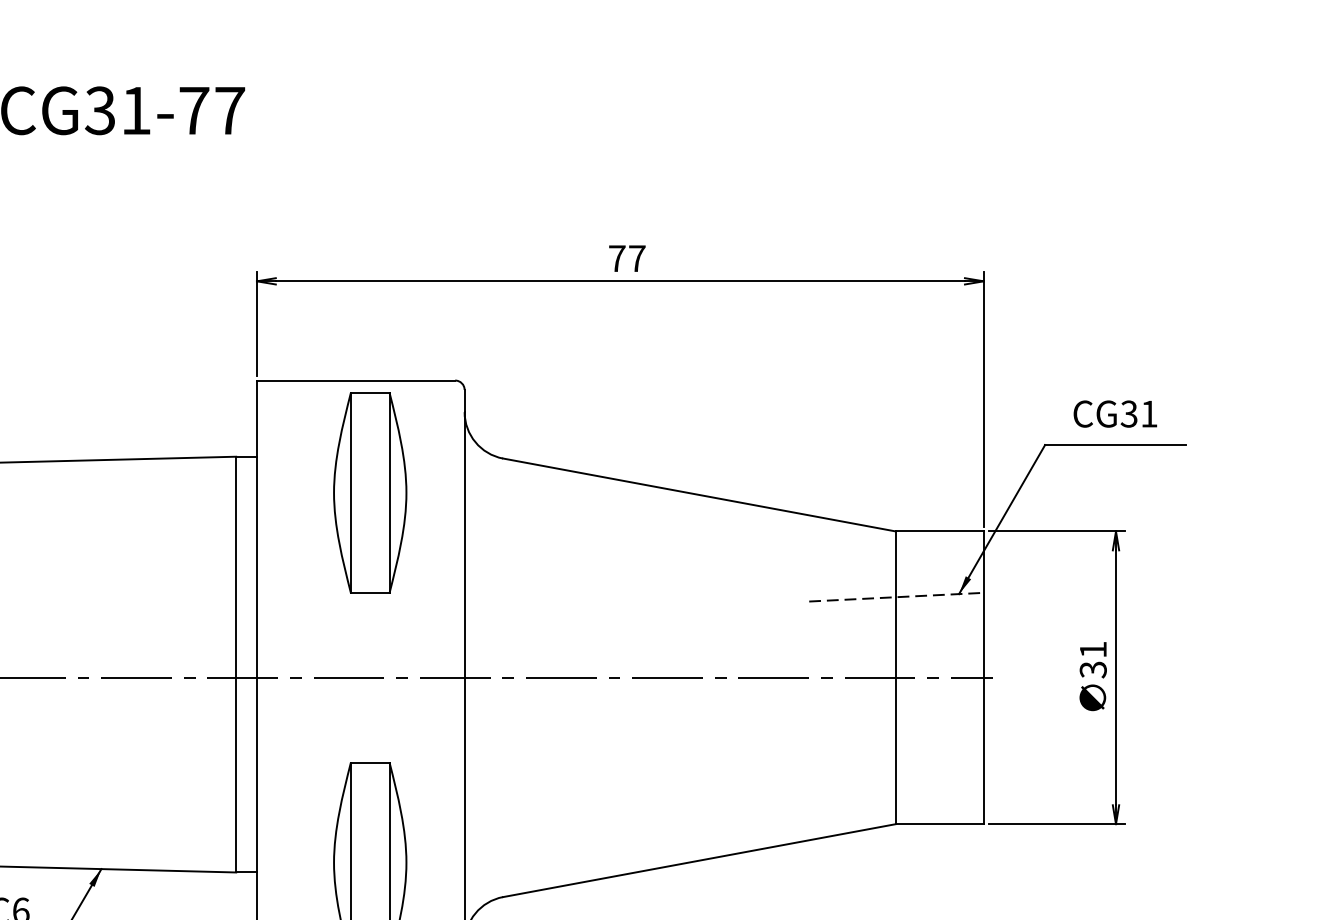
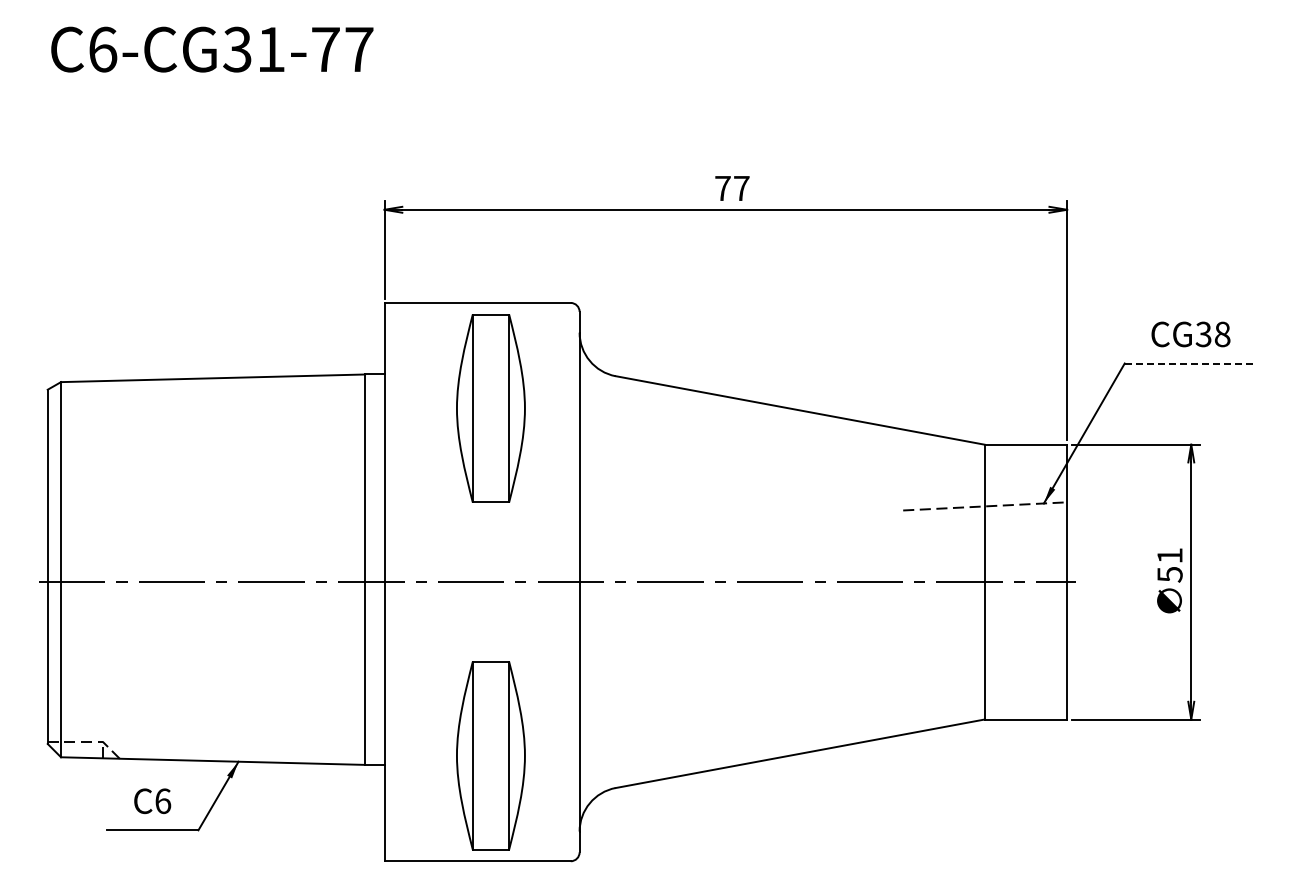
text: (1149, 414) -> (1222, 334), CG31 -> CG38
line: (1116, 445) -> (1191, 363), solid -> dashed
text: (1092, 669) -> (1169, 574), 31 -> 51

